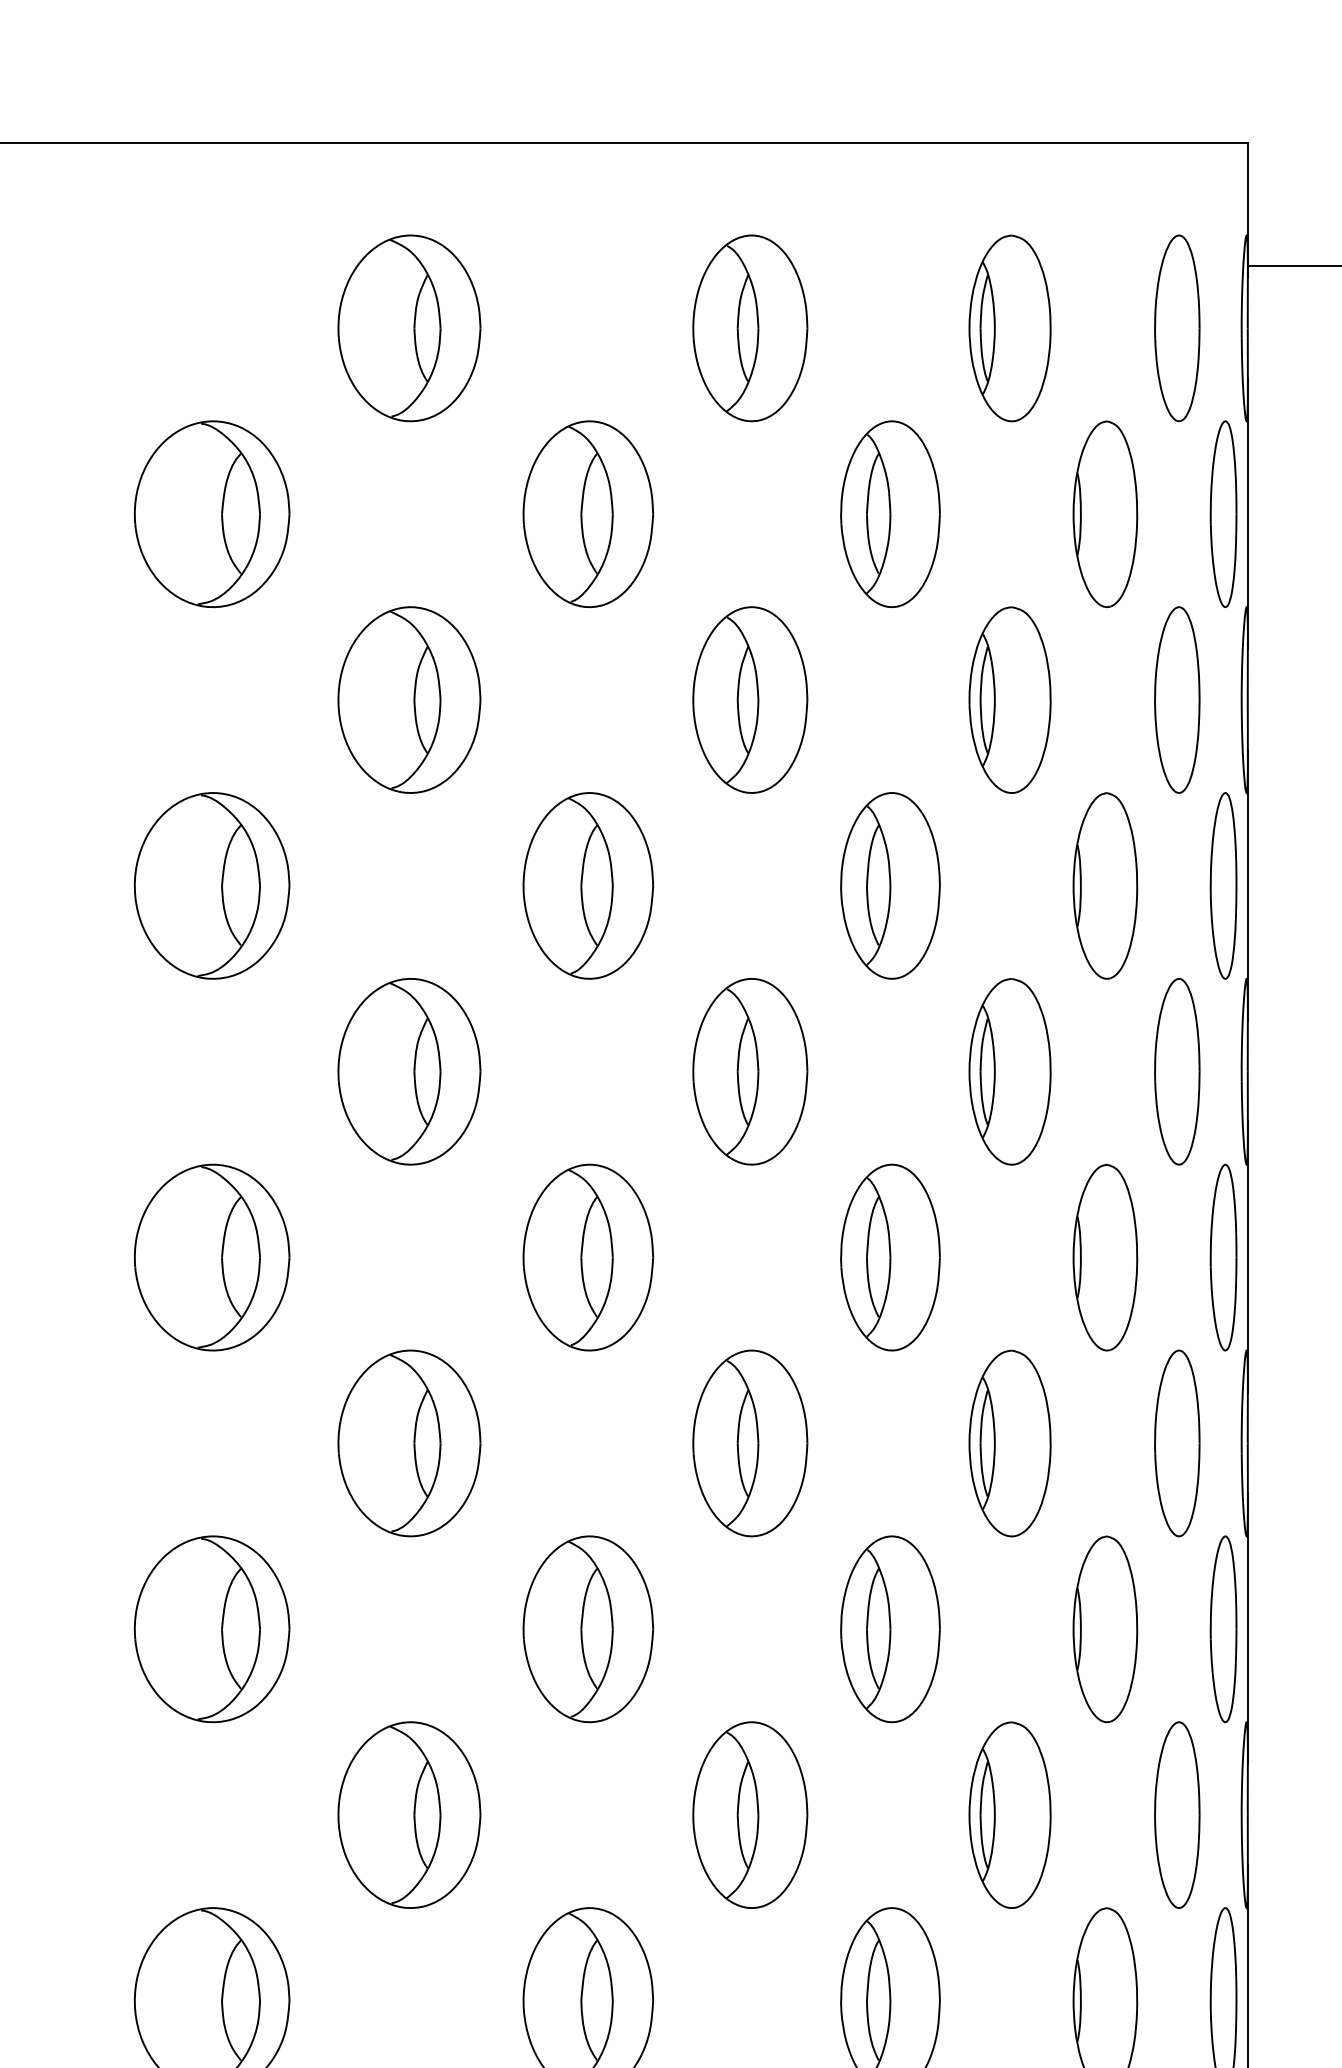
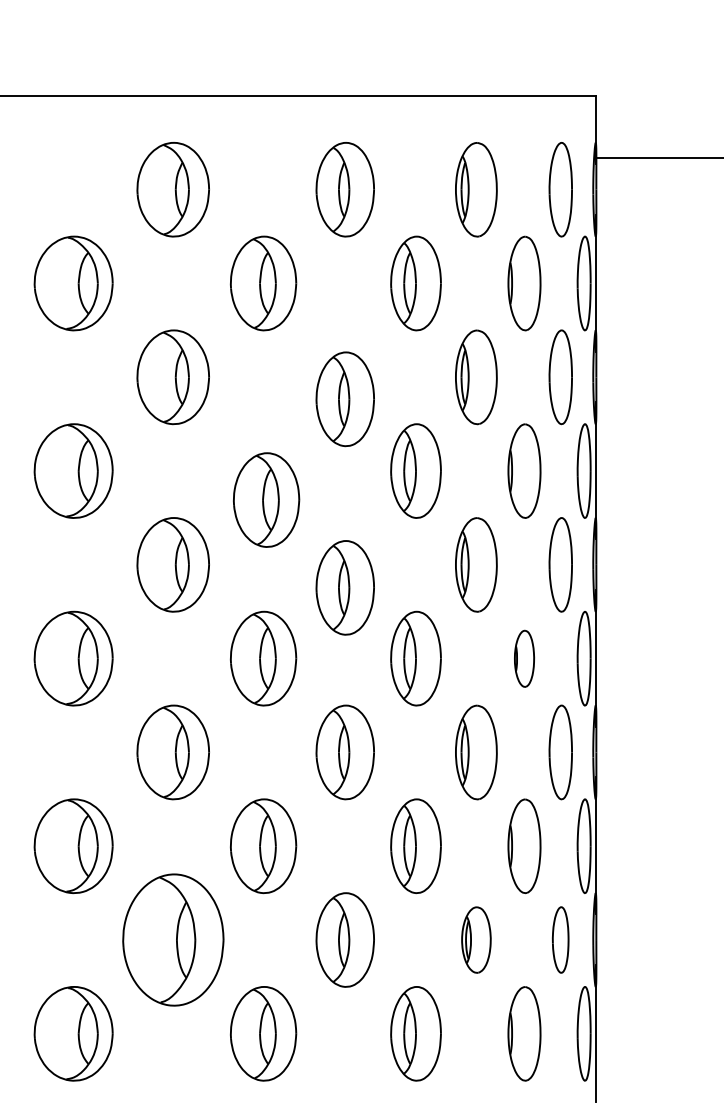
part: (748, 700) -> (344, 399), moved
part: (588, 884) -> (266, 499), moved
part: (748, 1071) -> (344, 587), moved
part: (1105, 1257) -> (524, 658), size x0.6
part: (407, 1814) -> (172, 939), size x1.4
part: (1010, 1814) -> (476, 939), size x0.7
part: (1176, 1814) -> (560, 939), size x0.7

